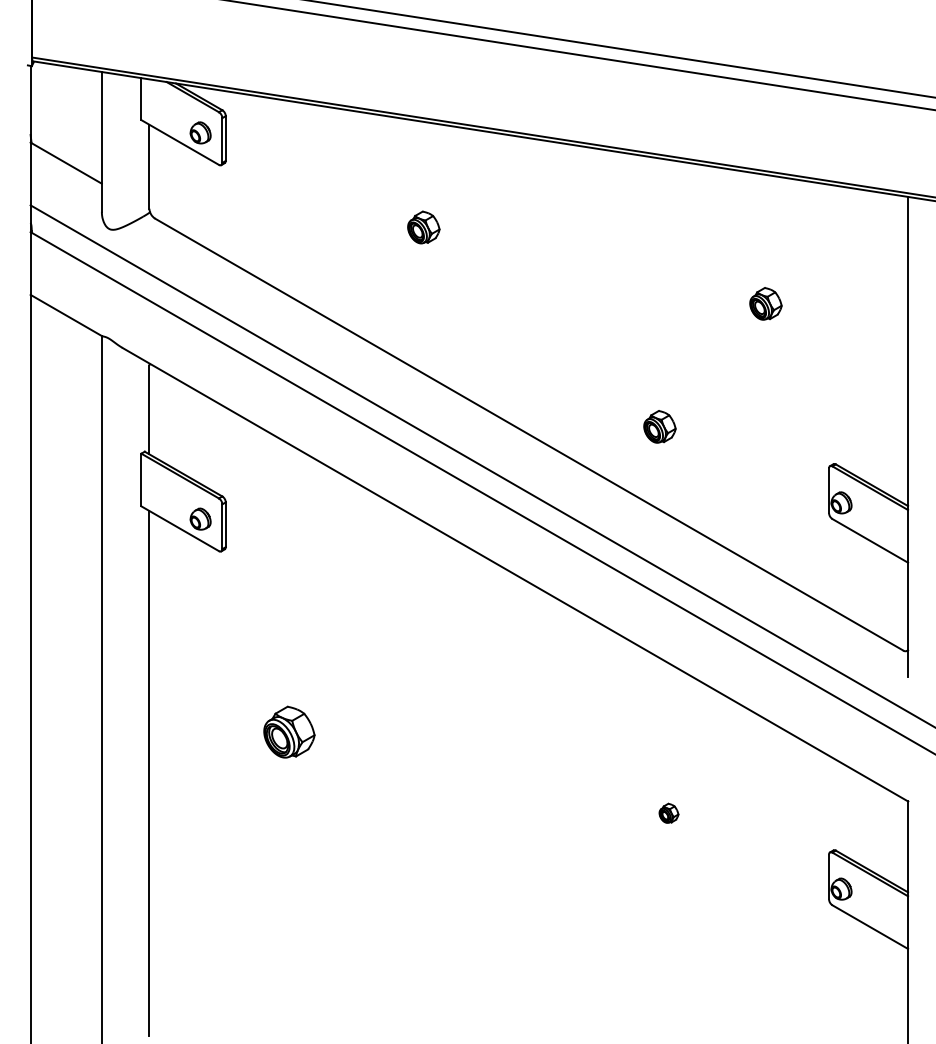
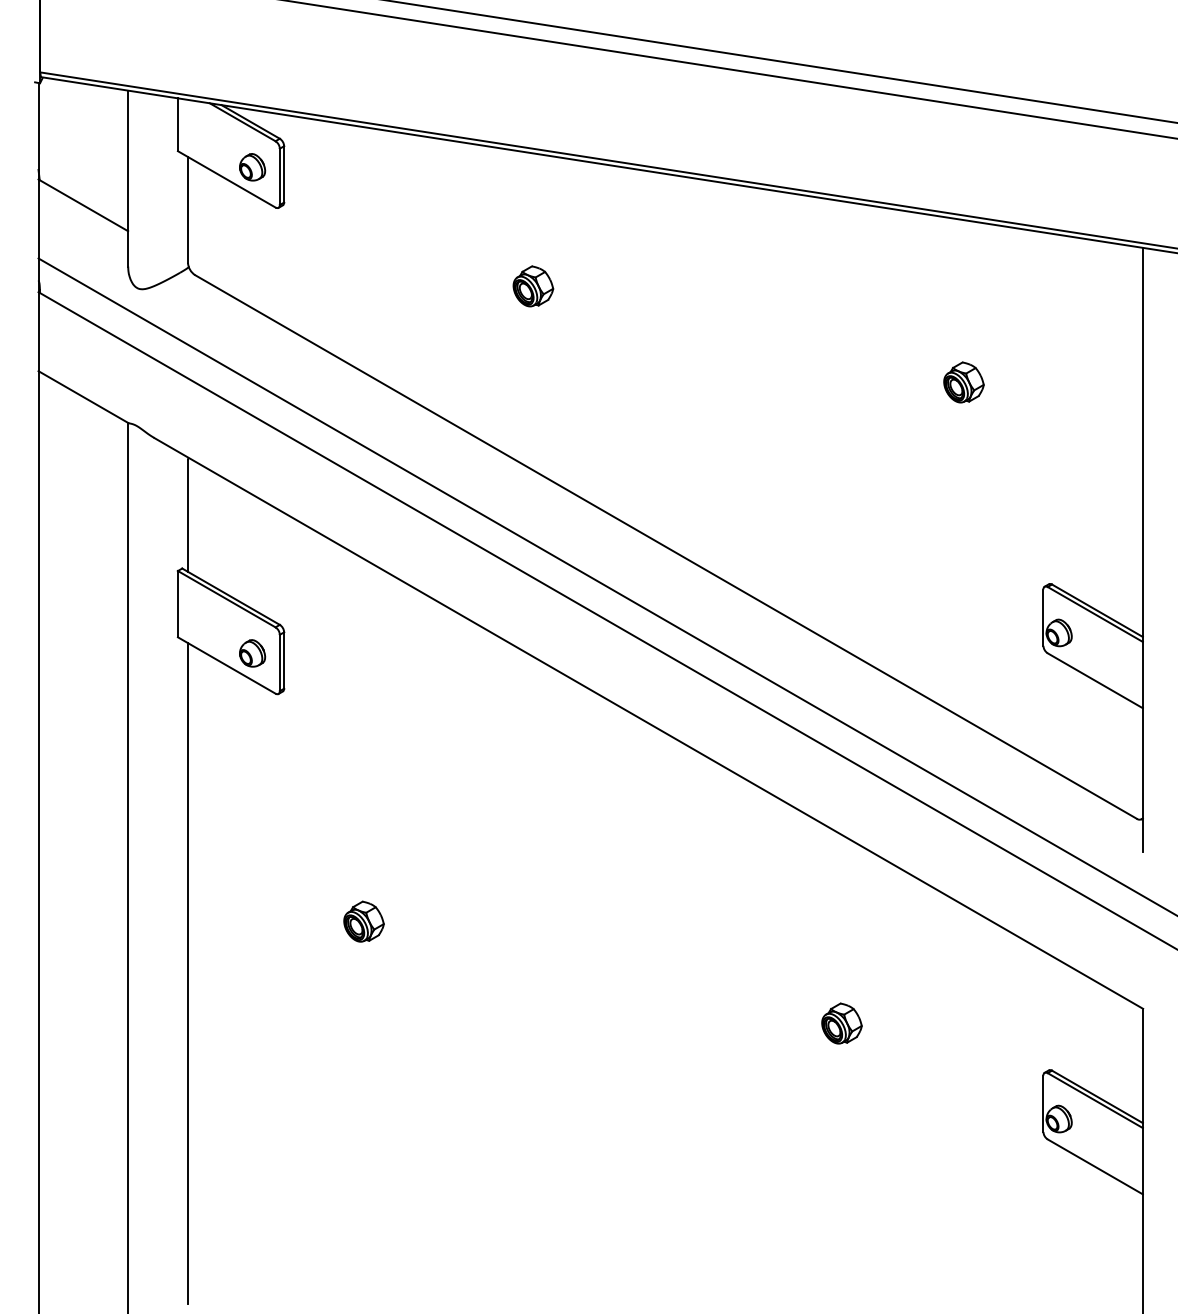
part: (659, 426) -> (830, 536), removed
part: (288, 732) -> (363, 921), size x0.62
part: (668, 813) -> (841, 1023), size x1.67

